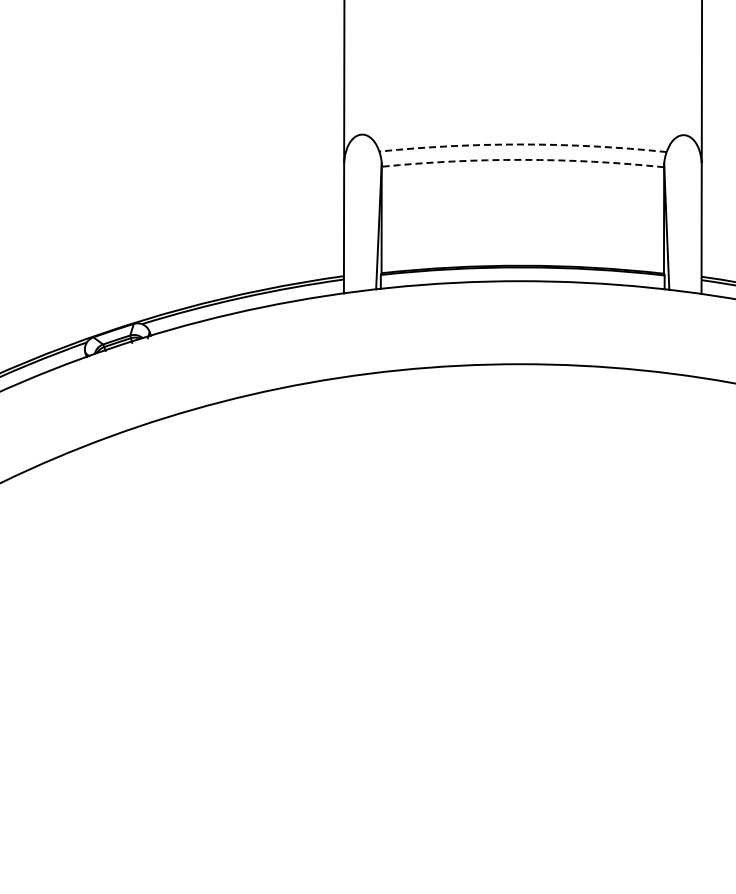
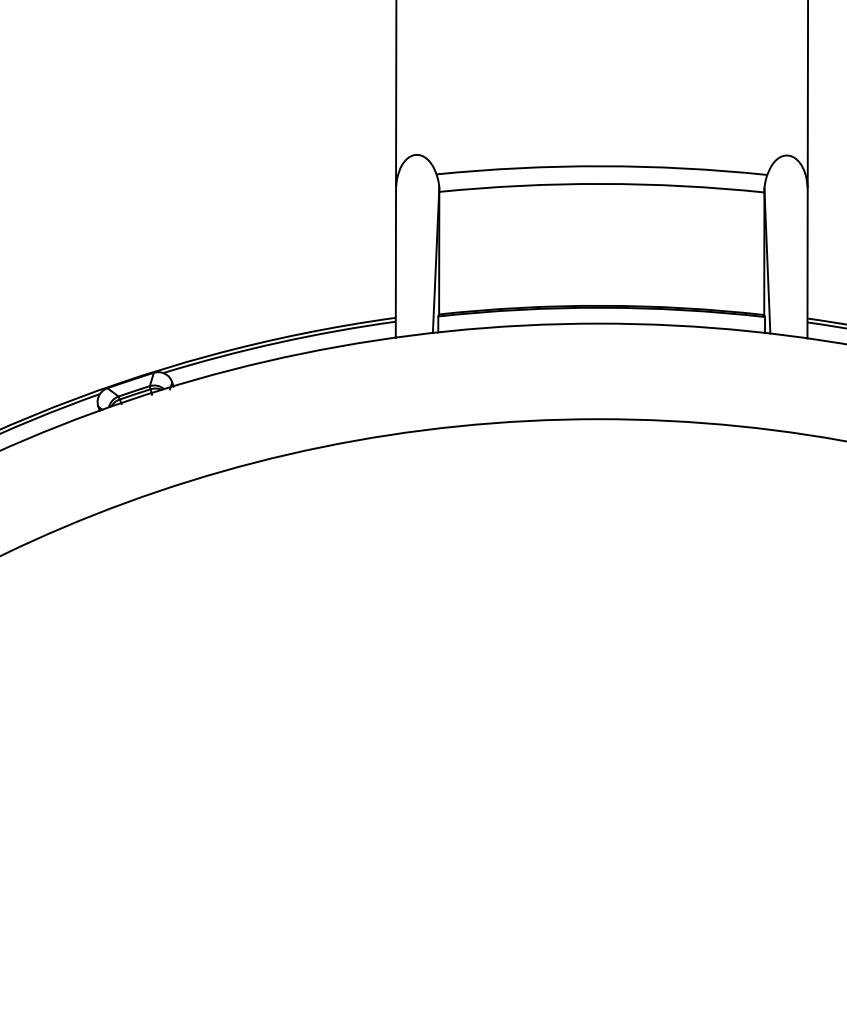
arc: (522, 144) -> (601, 166), dashed -> solid
arc: (522, 159) -> (601, 183), dashed -> solid

